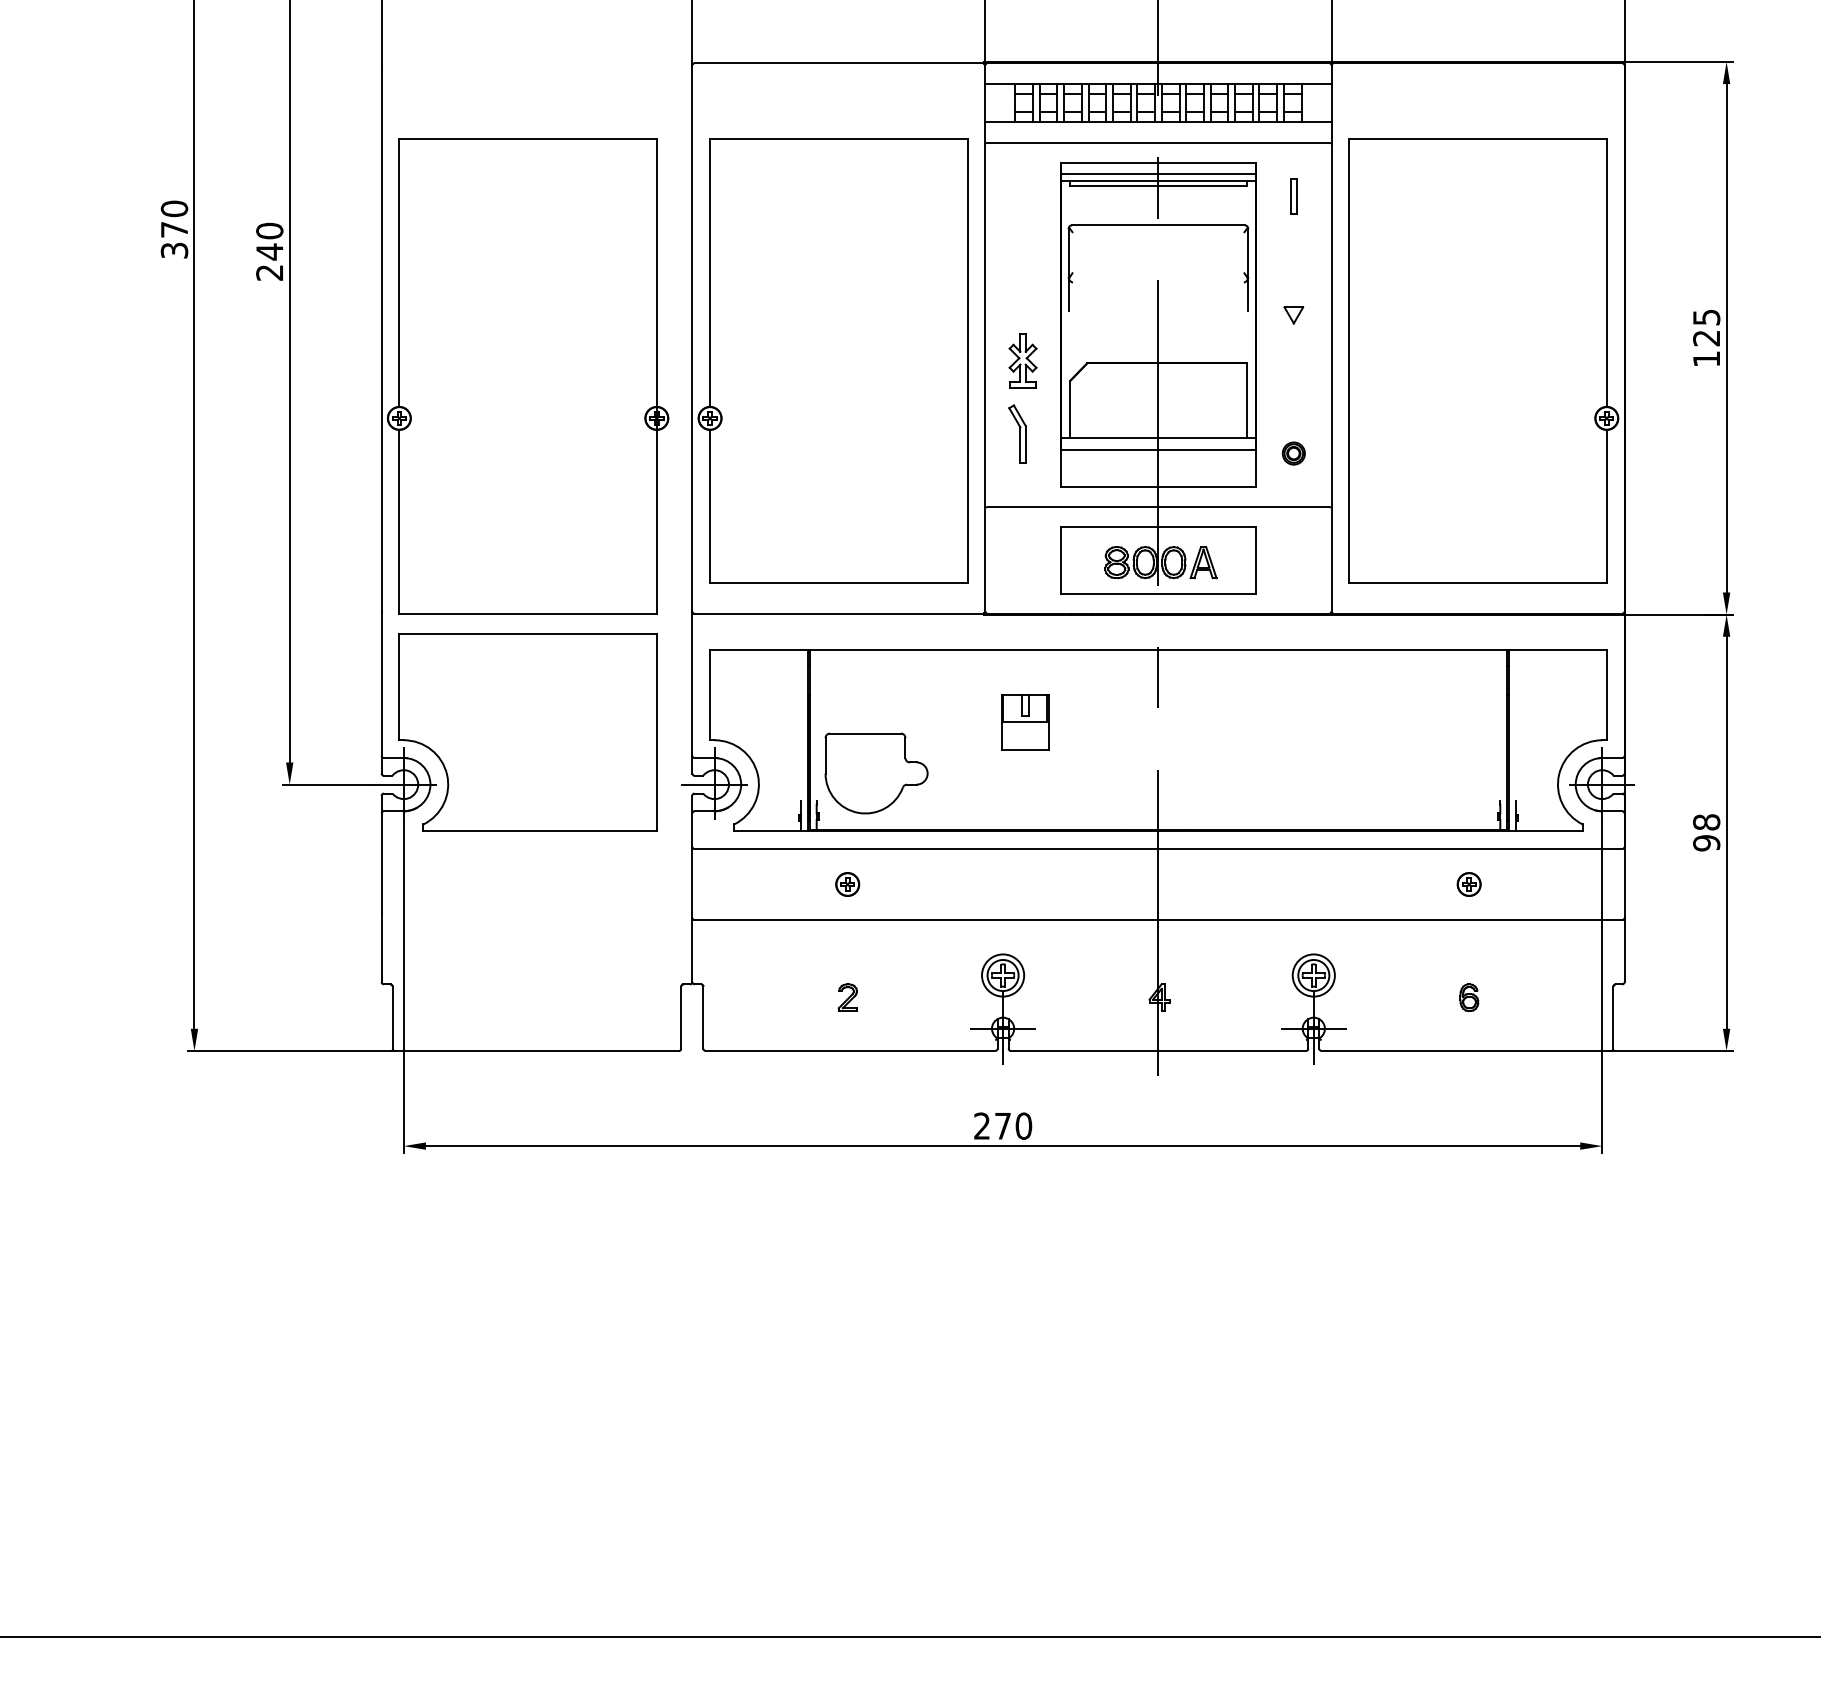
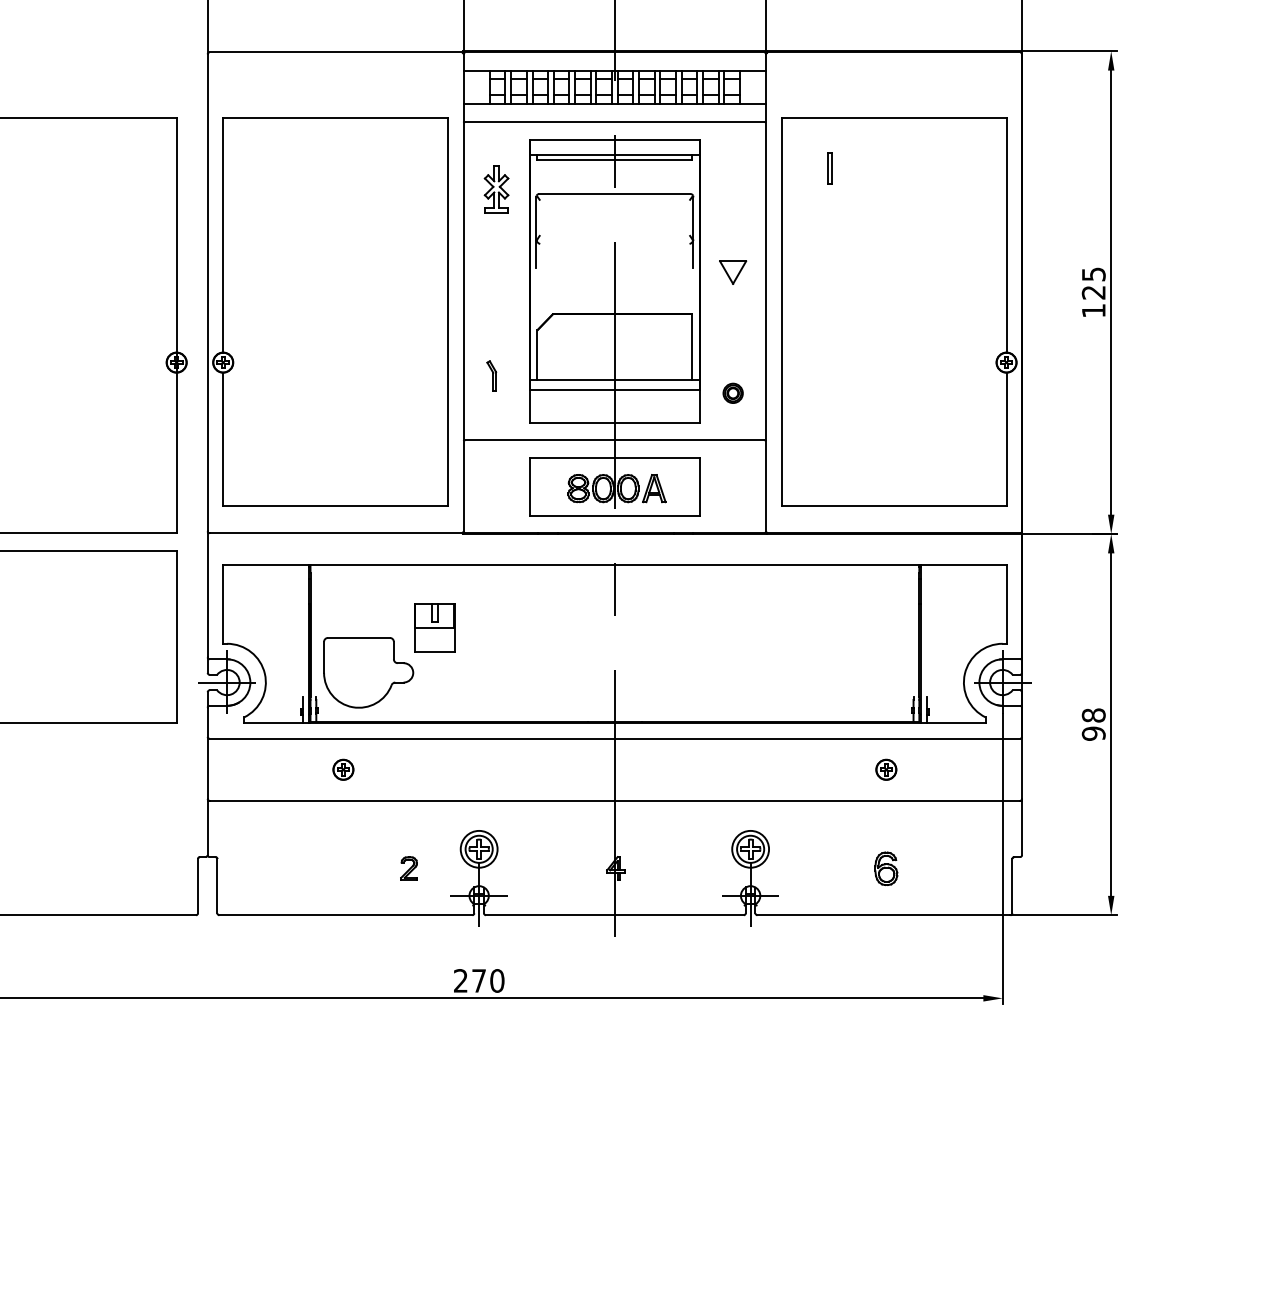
line: (1158, 173) -> (614, 148), removed
part: (1293, 196) -> (829, 168), moved
part: (1293, 315) -> (732, 272), size x1.6
part: (1022, 360) -> (496, 188), moved
part: (1017, 433) -> (491, 375), size x0.6
part: (1025, 722) -> (434, 628), moved
part: (847, 997) -> (408, 868), moved
part: (1469, 997) -> (886, 868), size x1.4

